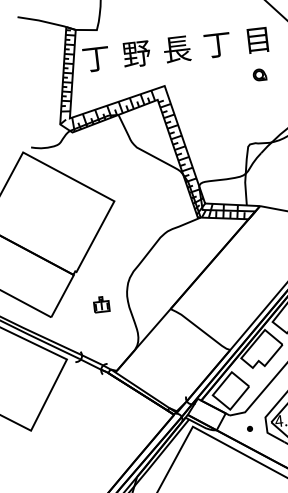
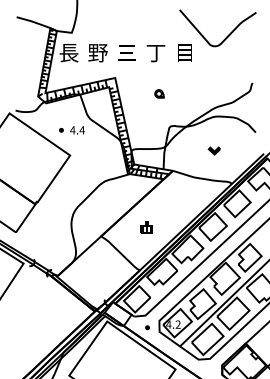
text: (176, 50) -> (126, 53), 長 -> 三
text: (95, 59) -> (68, 53), 丁 -> 長
part: (259, 74) -> (159, 93), moved
part: (112, 166) -> (71, 130), added
part: (101, 304) -> (146, 227), moved

